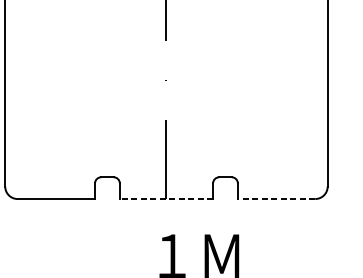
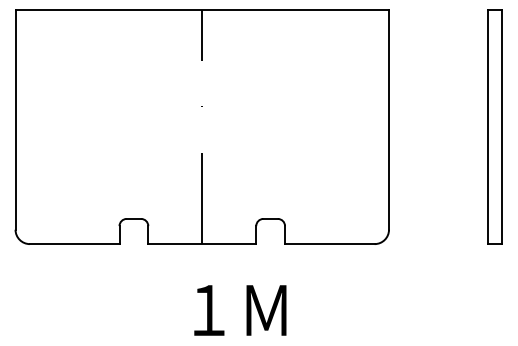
line: (166, 199) -> (202, 244), dashed -> solid
line: (276, 199) -> (329, 244), dashed -> solid

